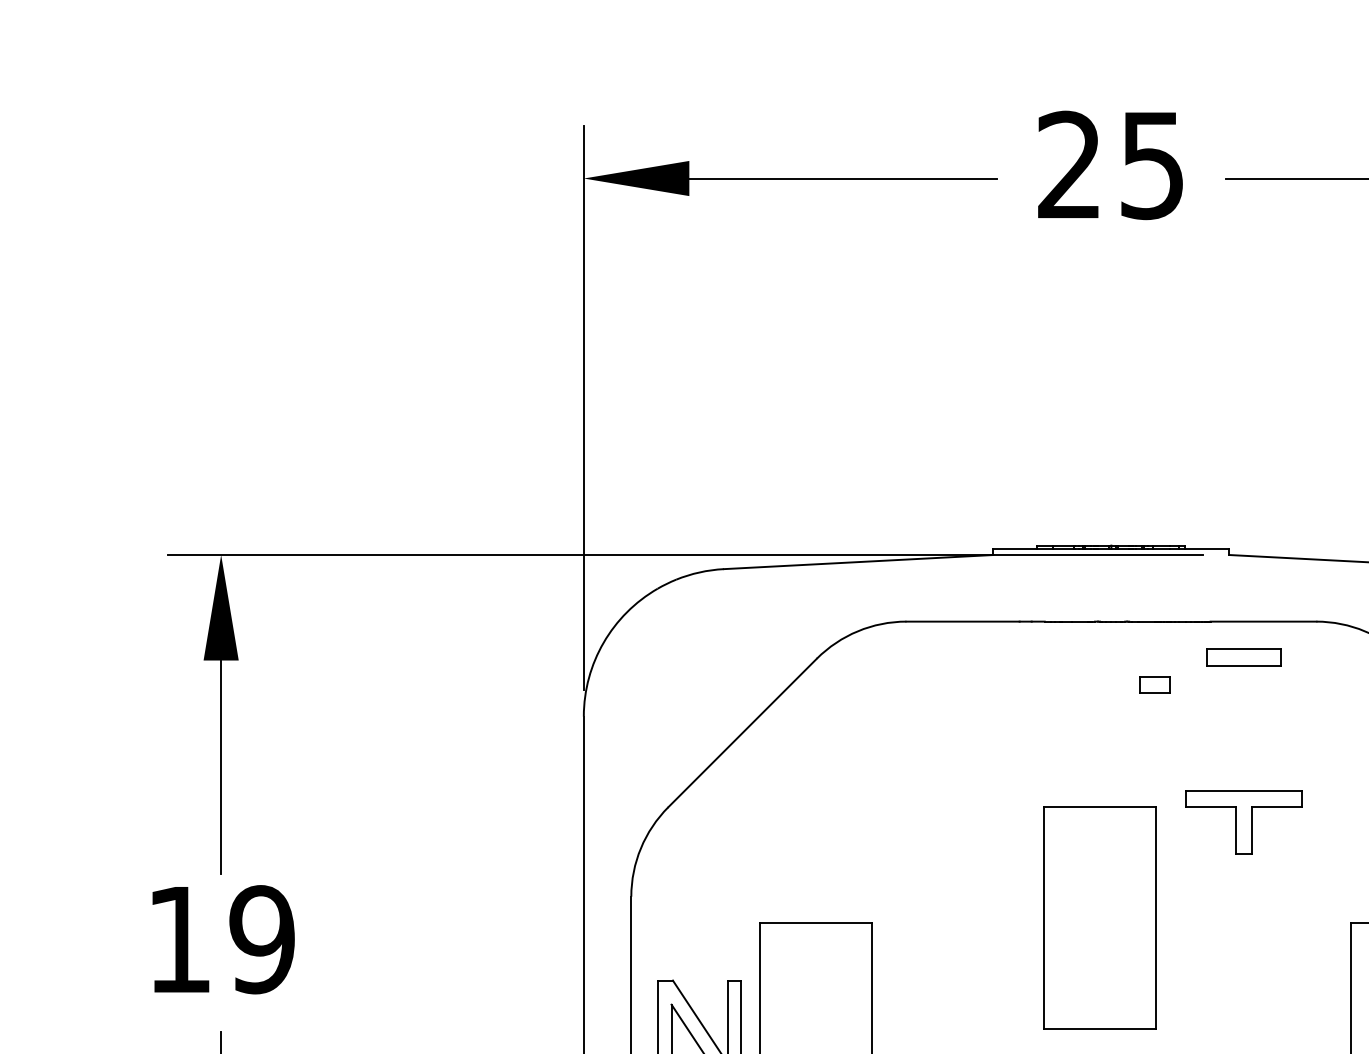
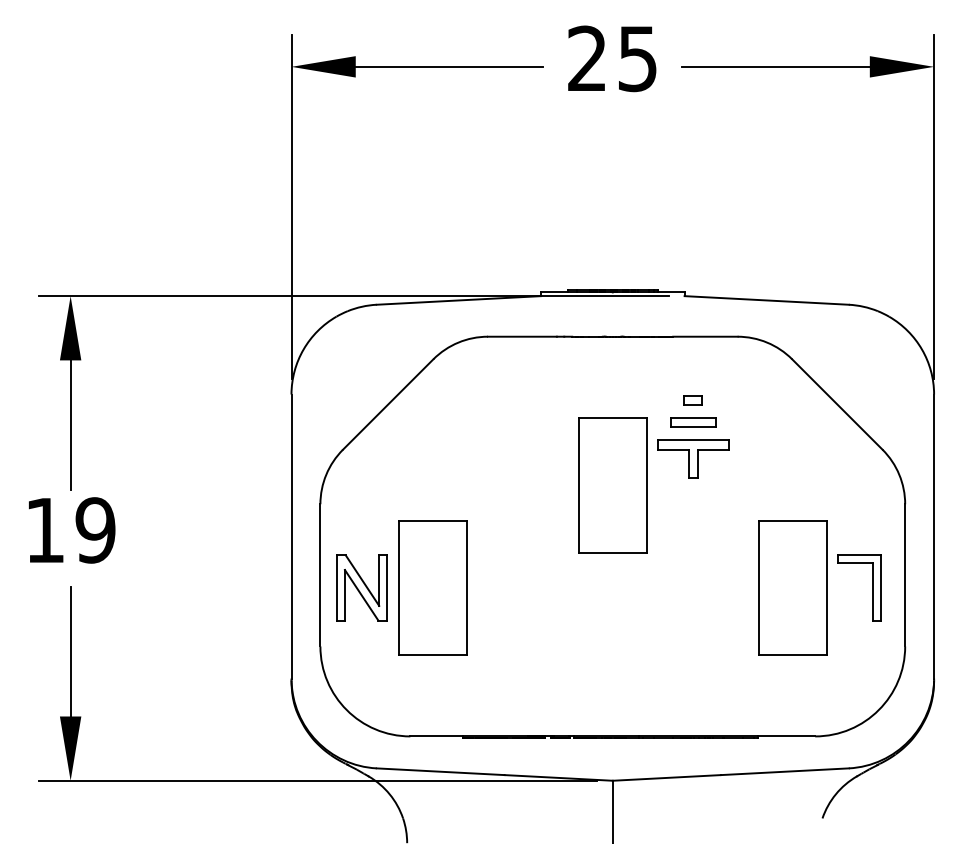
part: (1243, 657) -> (693, 422), moved
part: (1153, 685) -> (692, 400), moved
part: (1099, 918) -> (612, 485), moved

